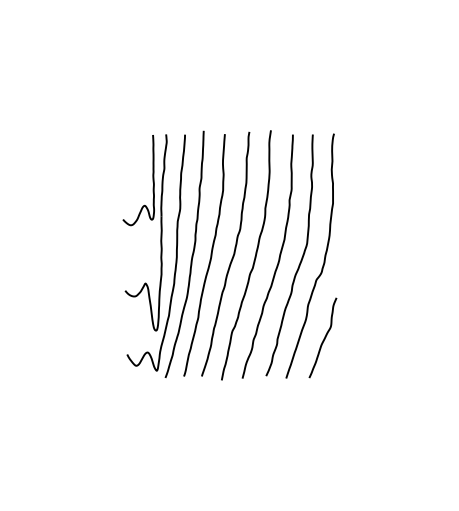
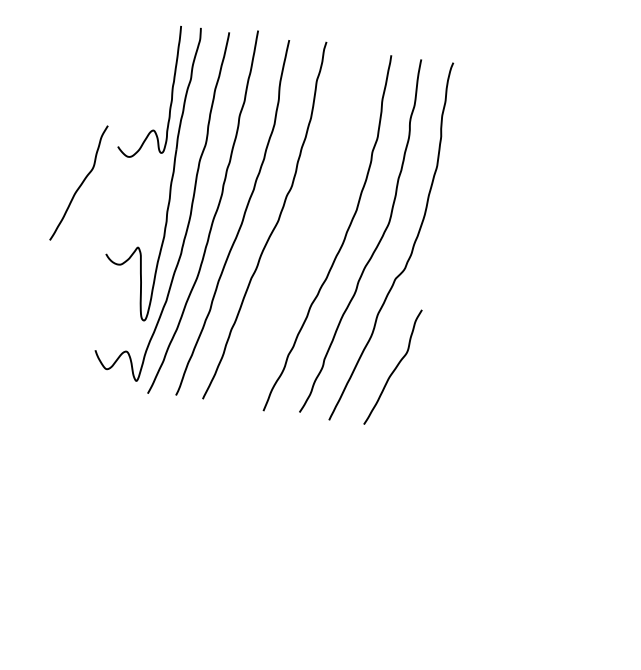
curve: (101, 247) -> (79, 183), added
curve: (254, 256) -> (307, 230), removed

